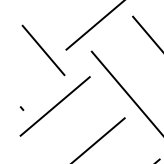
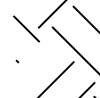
line: (53, 105) -> (34, 58), removed

